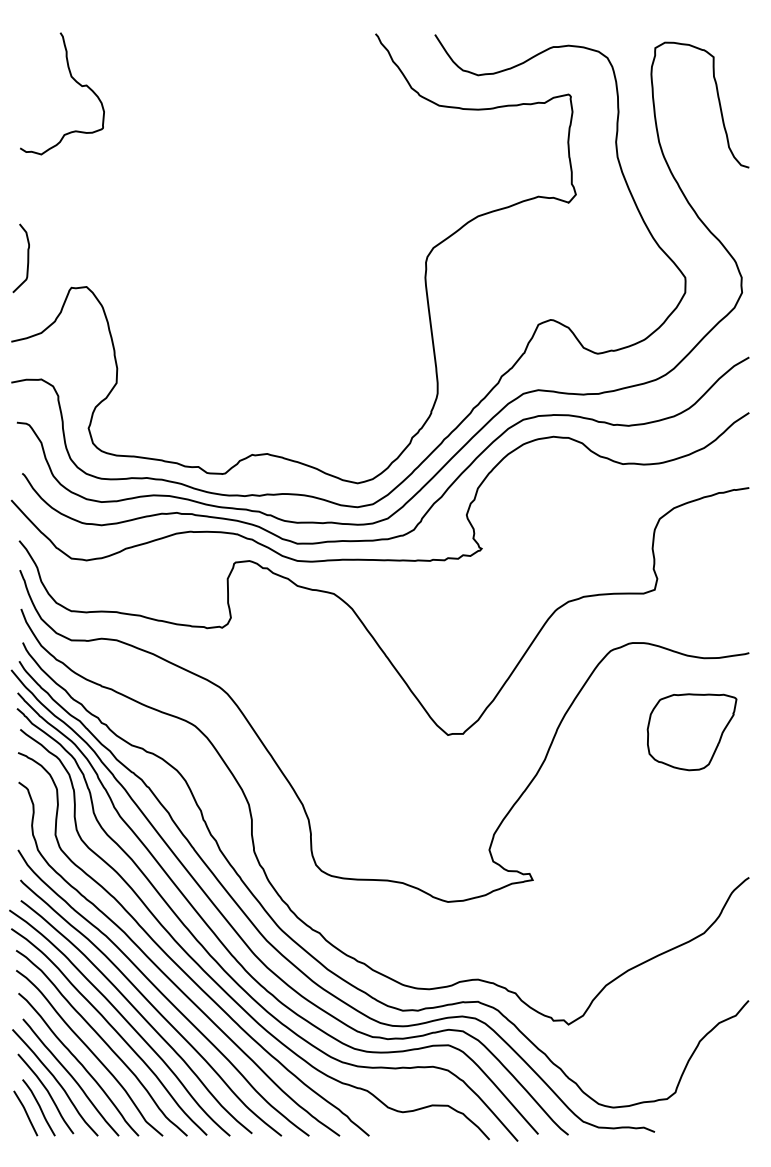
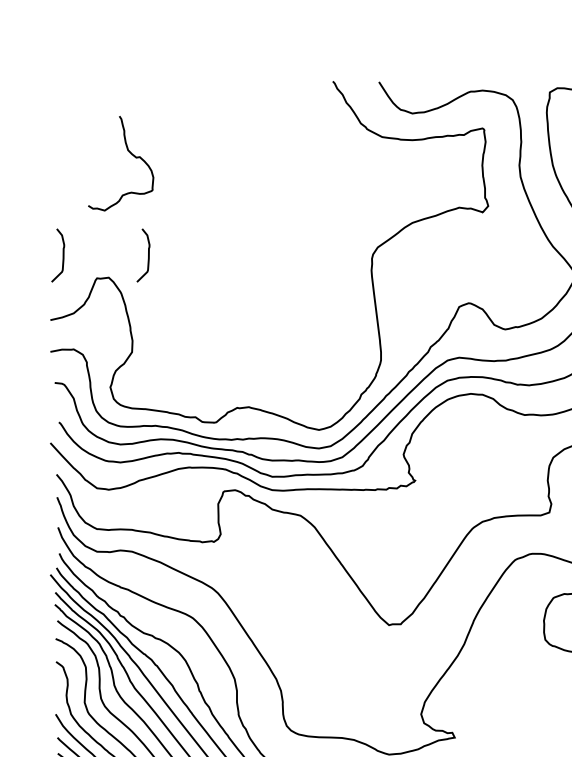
curve: (74, 81) -> (130, 154), moved
curve: (137, 258) -> (148, 255), added

